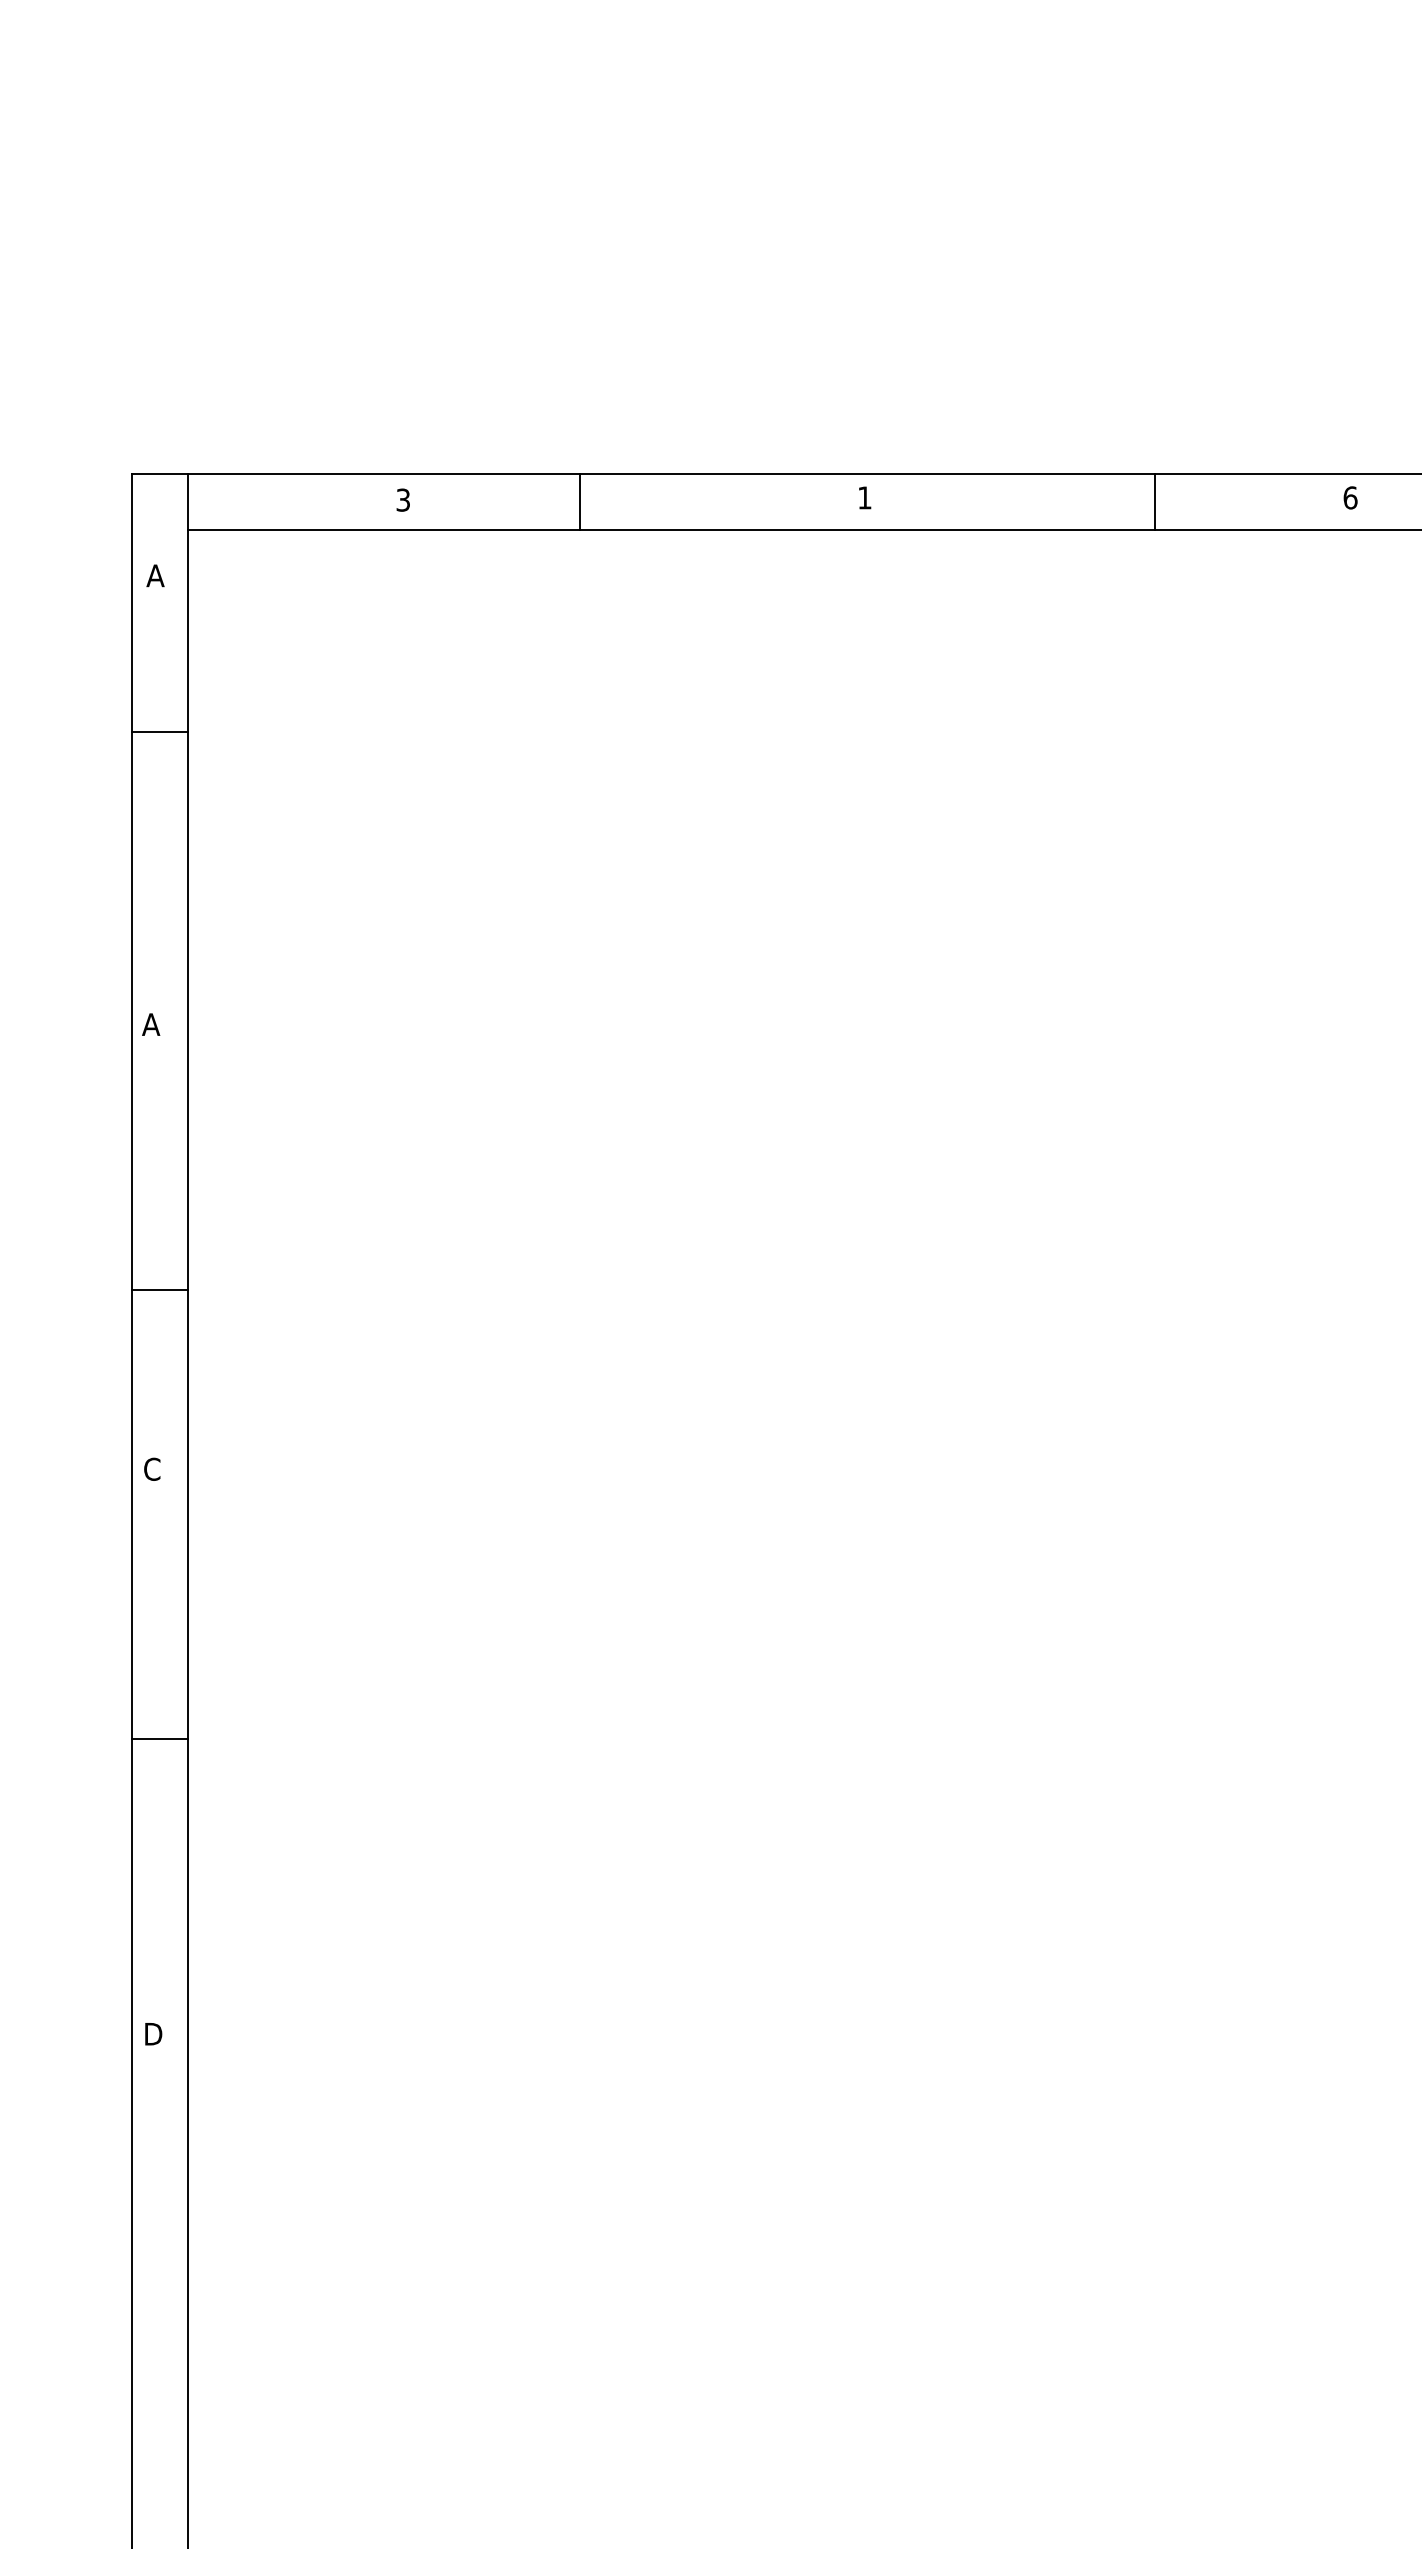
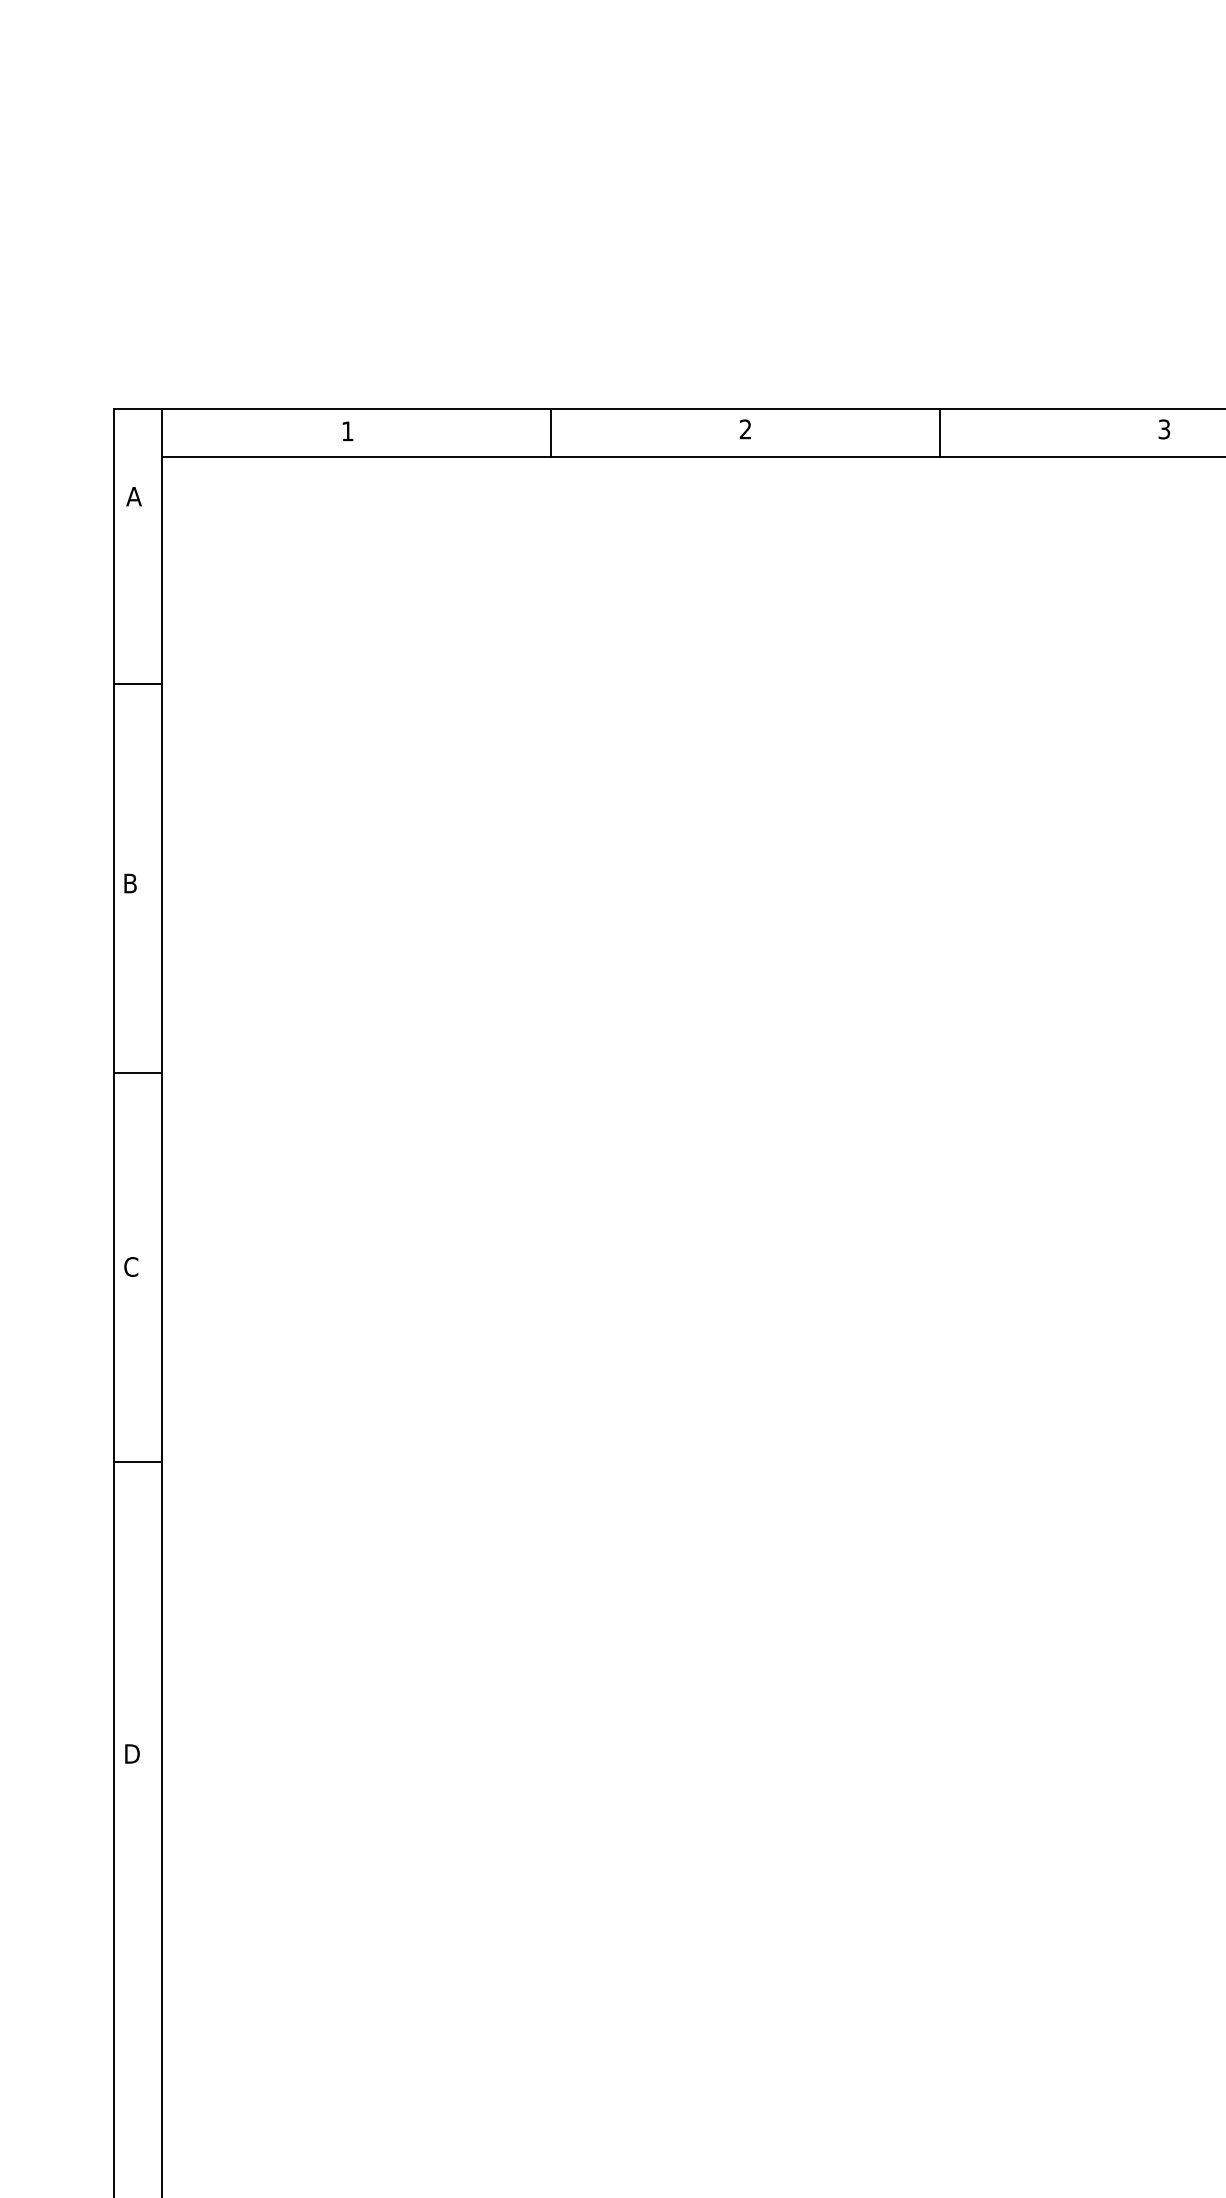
text: (864, 497) -> (745, 429), 1 -> 2
text: (1350, 497) -> (1164, 429), 6 -> 3
text: (402, 499) -> (347, 430), 3 -> 1
line: (580, 501) -> (551, 432), moved
line: (1154, 501) -> (940, 432), moved
line: (160, 732) -> (138, 684), moved
text: (151, 1024) -> (130, 883), A -> B
line: (160, 1290) -> (138, 1073), moved
line: (160, 1739) -> (138, 1461), moved

